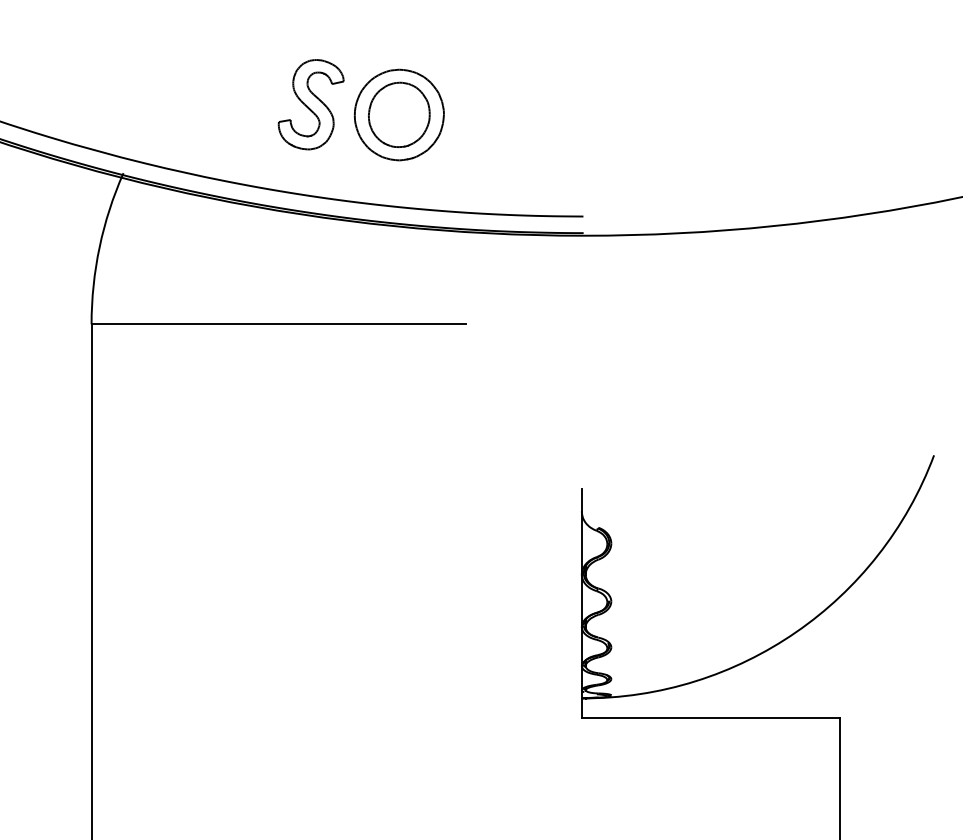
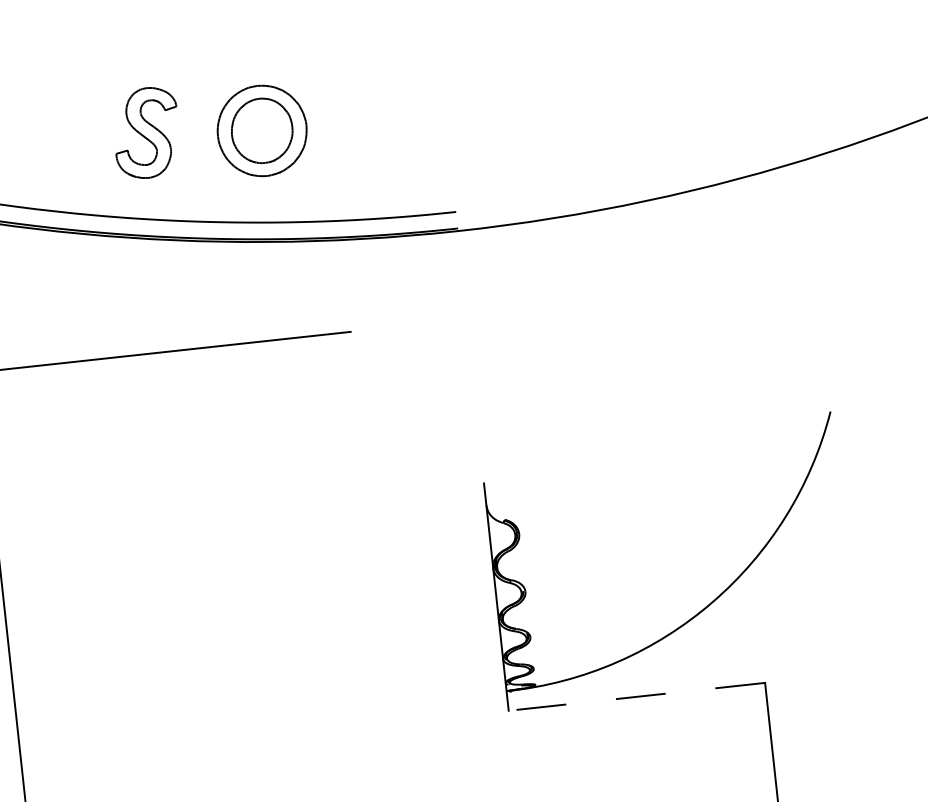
part: (310, 104) -> (145, 132), moved
line: (710, 718) -> (636, 697), solid -> dashed

